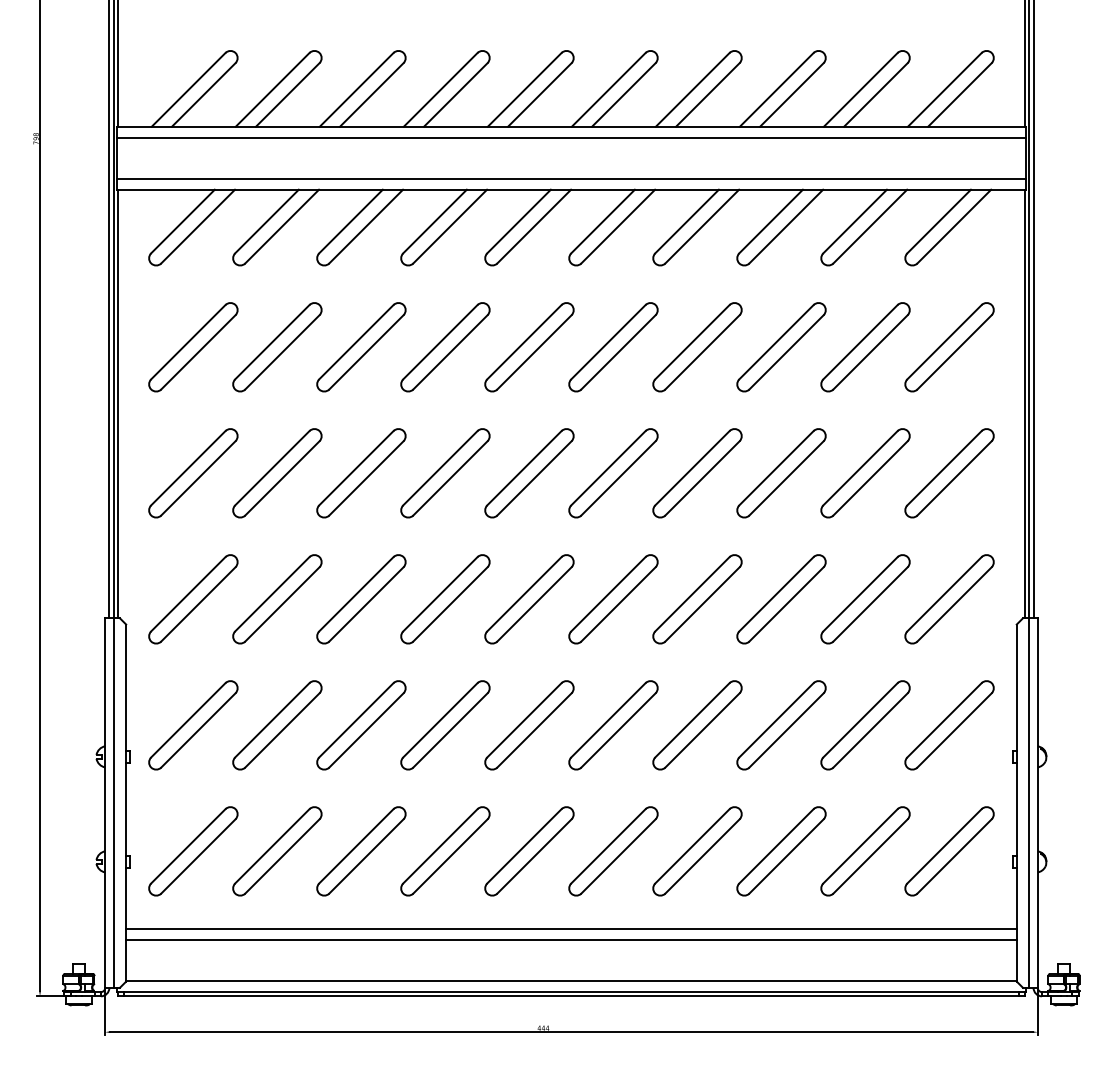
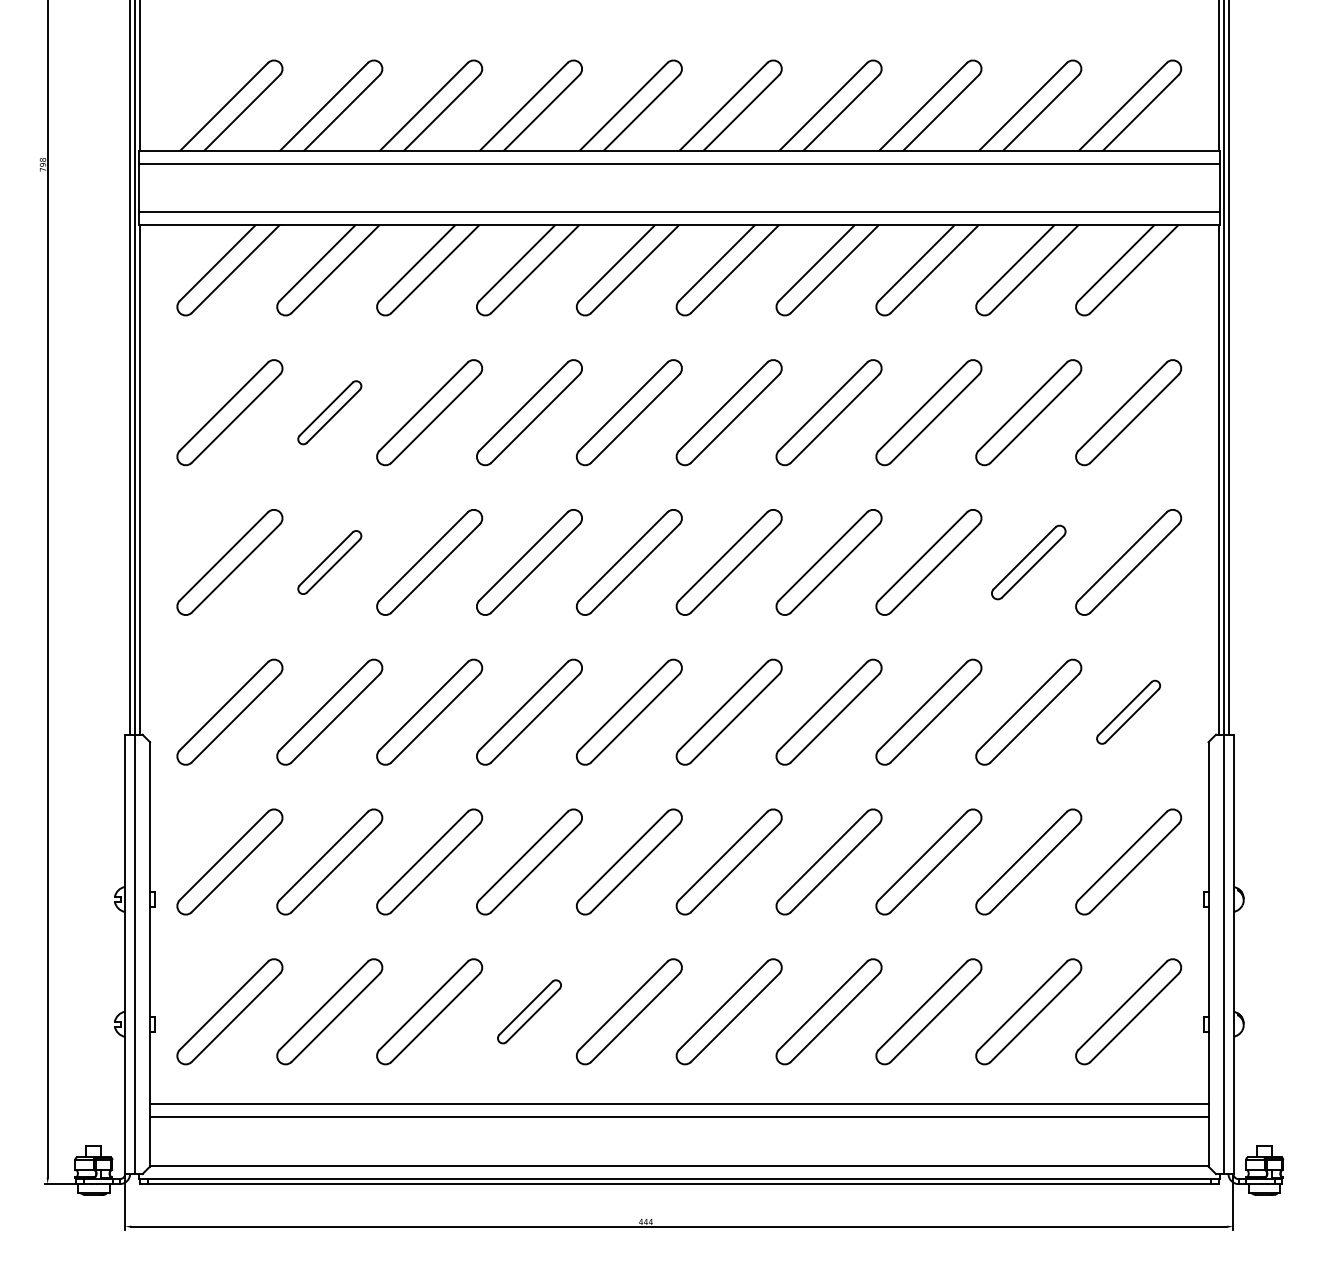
part: (277, 347) -> (329, 412), size x0.6
part: (277, 473) -> (329, 562), size x0.6
part: (865, 473) -> (1028, 562), size x0.7
part: (949, 599) -> (1128, 712), size x0.6
part: (445, 851) -> (529, 1011), size x0.6

